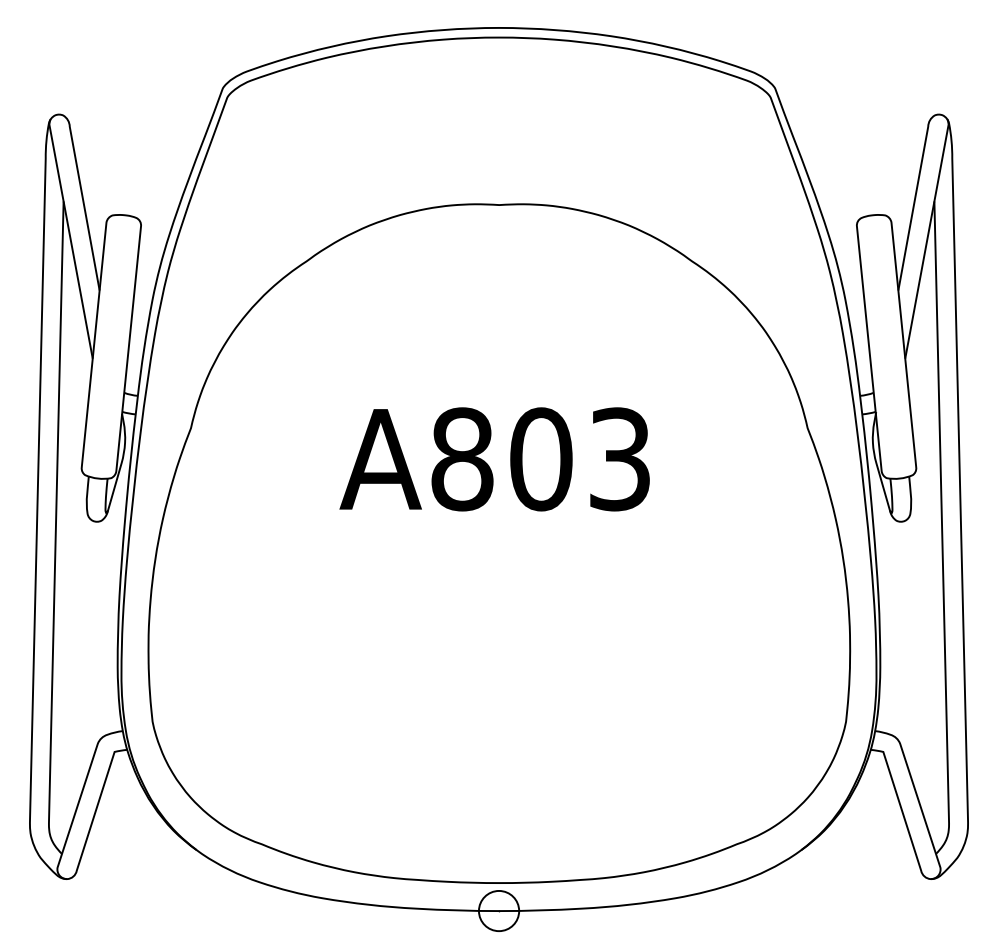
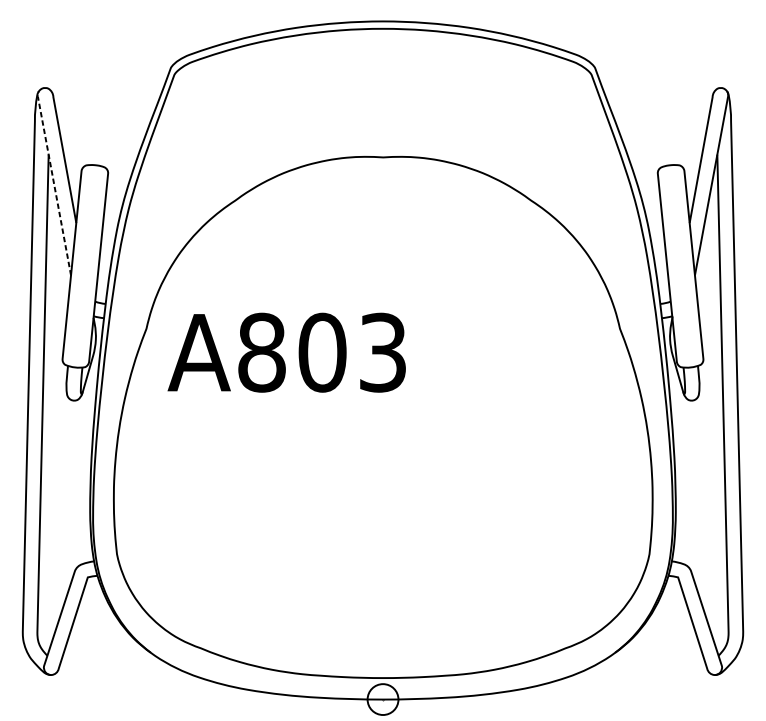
line: (70, 236) -> (53, 181), solid -> dashed
text: (494, 459) -> (286, 352), moved

